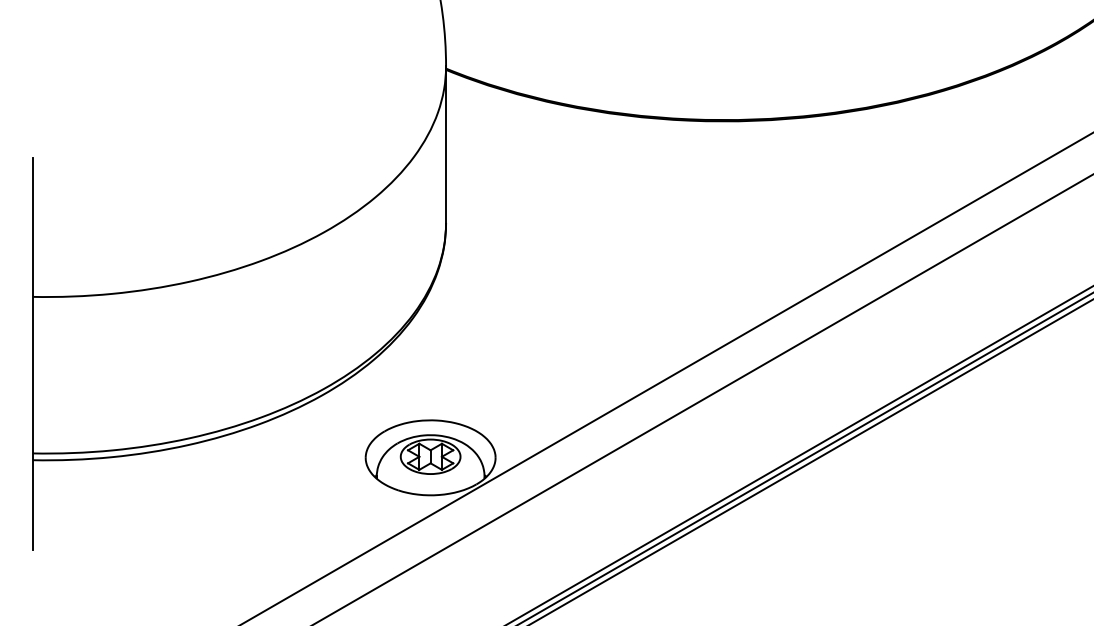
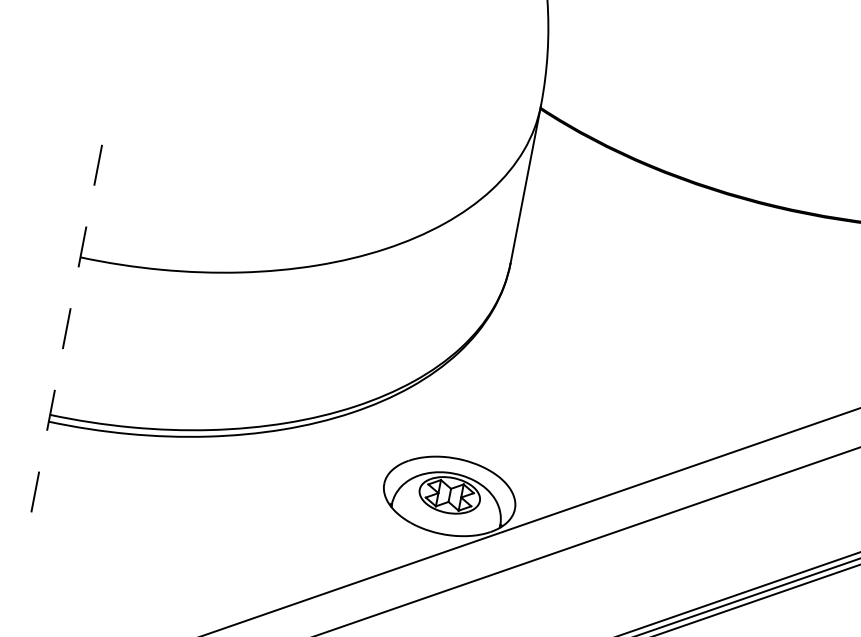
line: (32, 353) -> (69, 314), solid -> dashed

